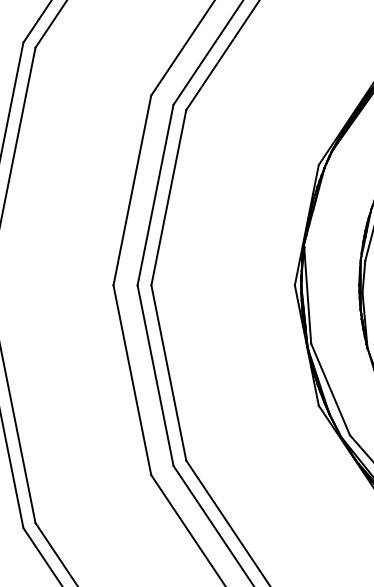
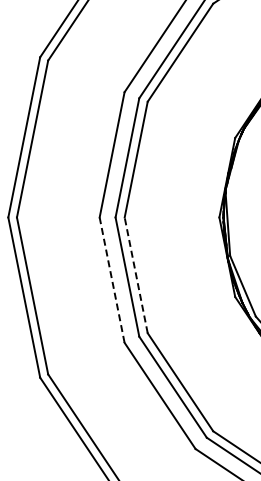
line: (169, 373) -> (136, 275), solid -> dashed
line: (132, 380) -> (112, 280), solid -> dashed

